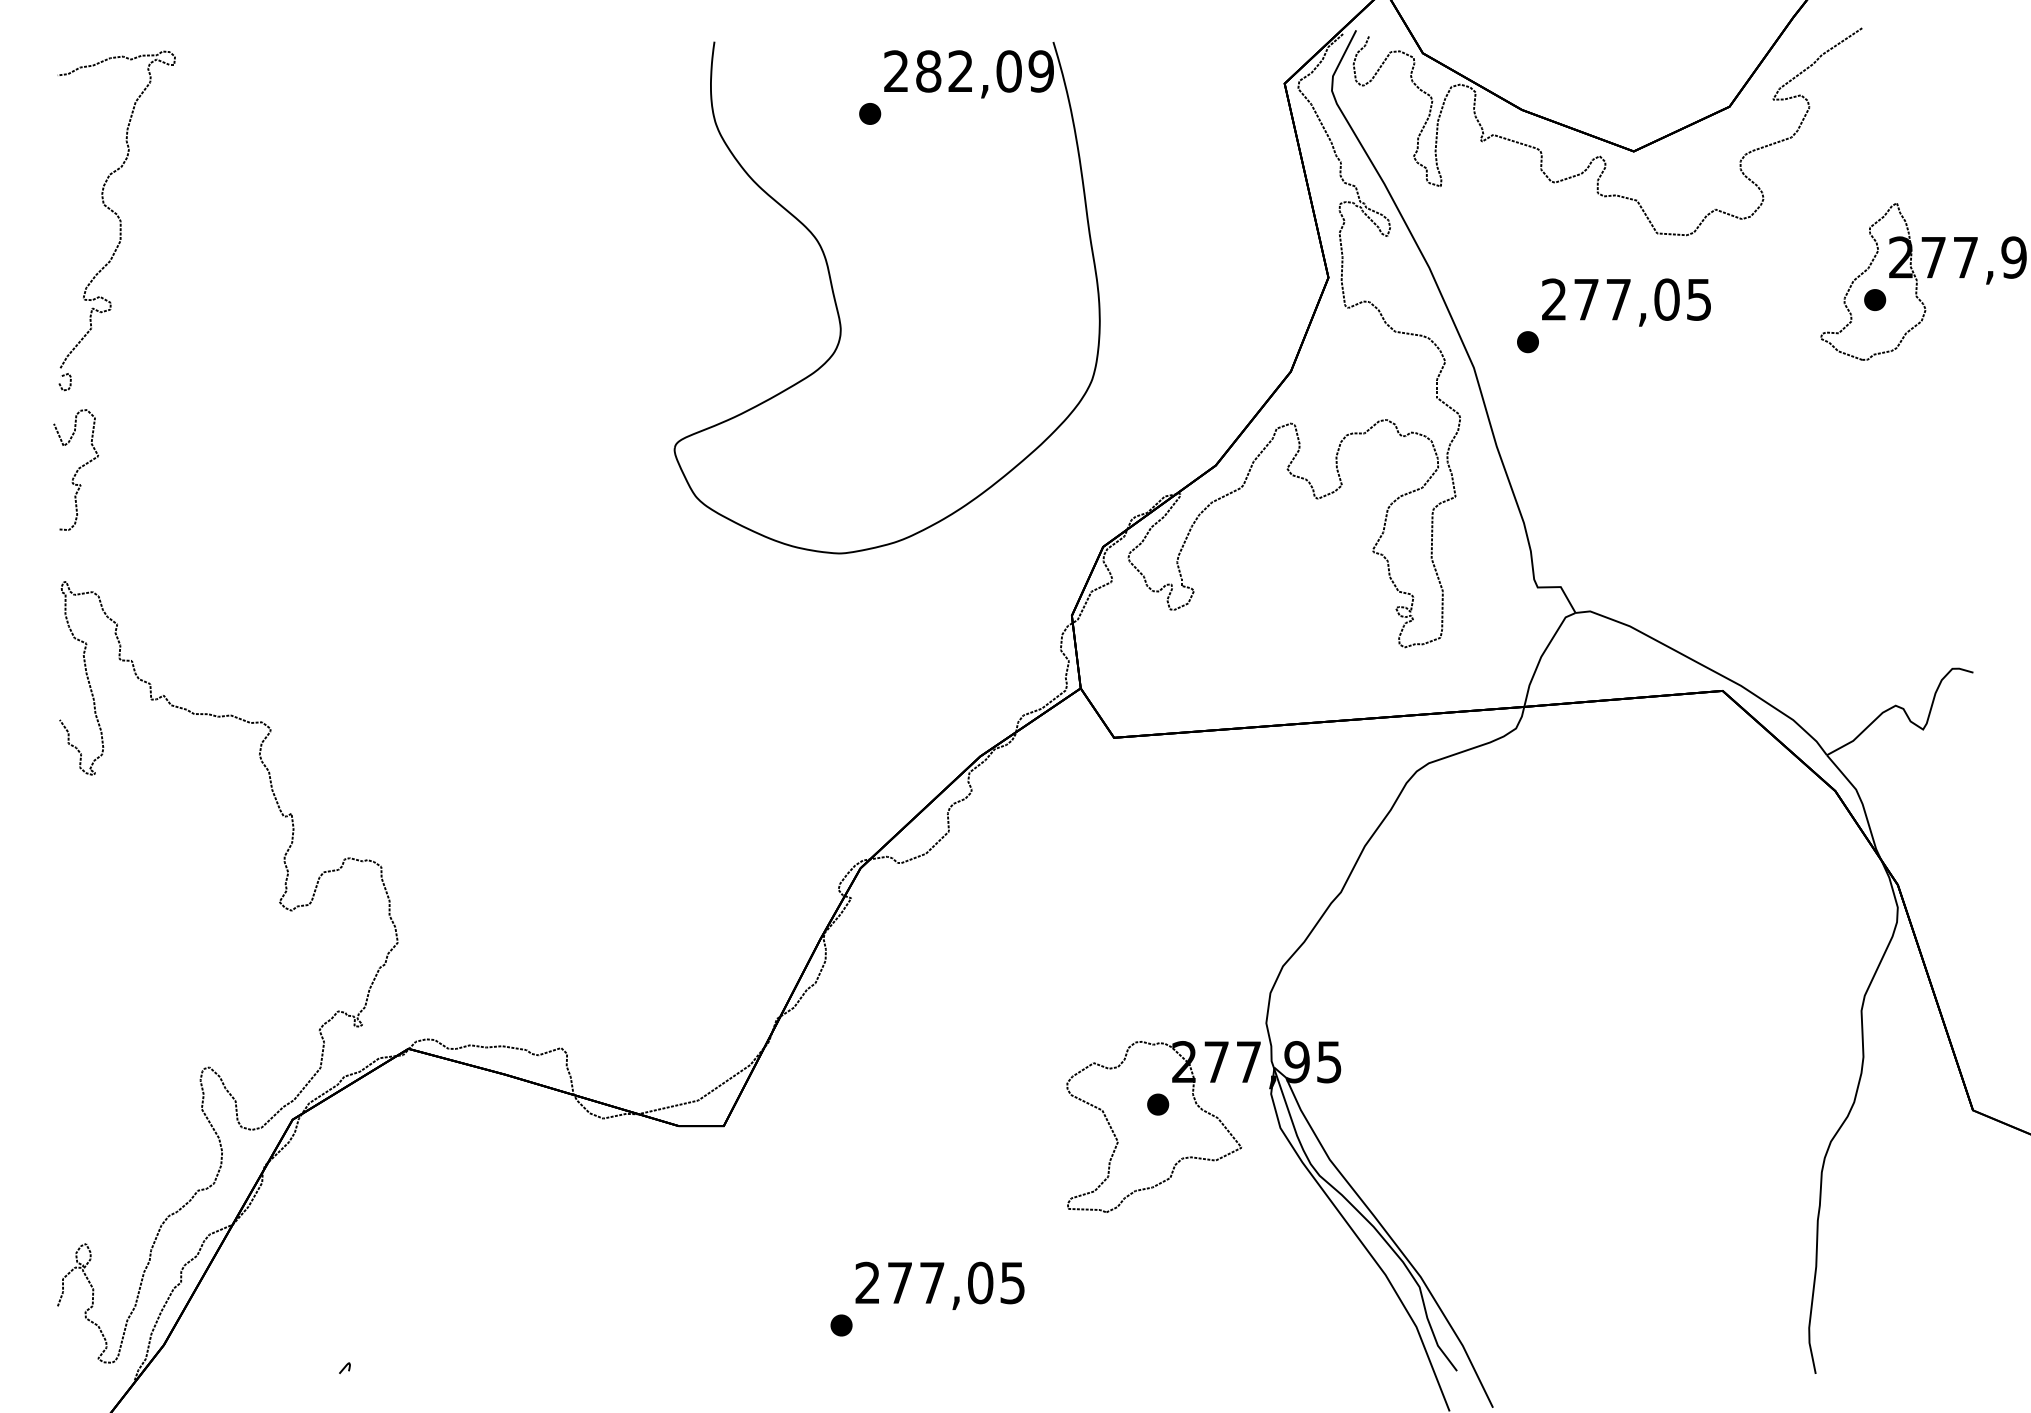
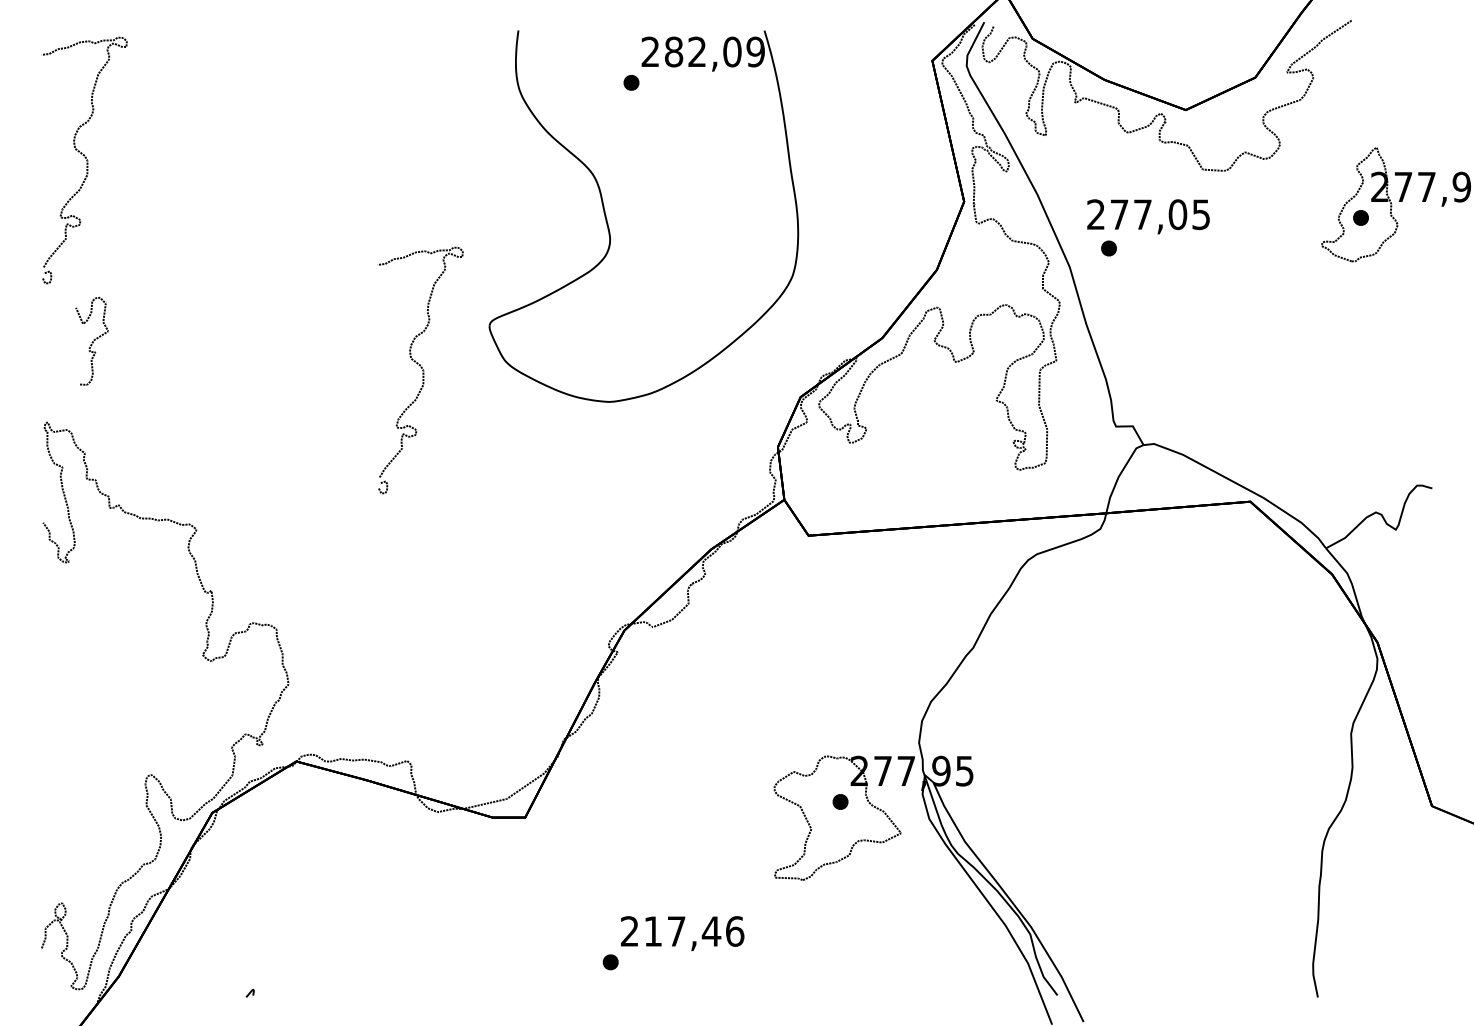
text: (1626, 302) -> (1148, 216), moved
curve: (76, 470) -> (92, 341), moved
part: (579, 510) -> (420, 370), added
text: (956, 1283) -> (694, 931), 277,05 -> 217,46

